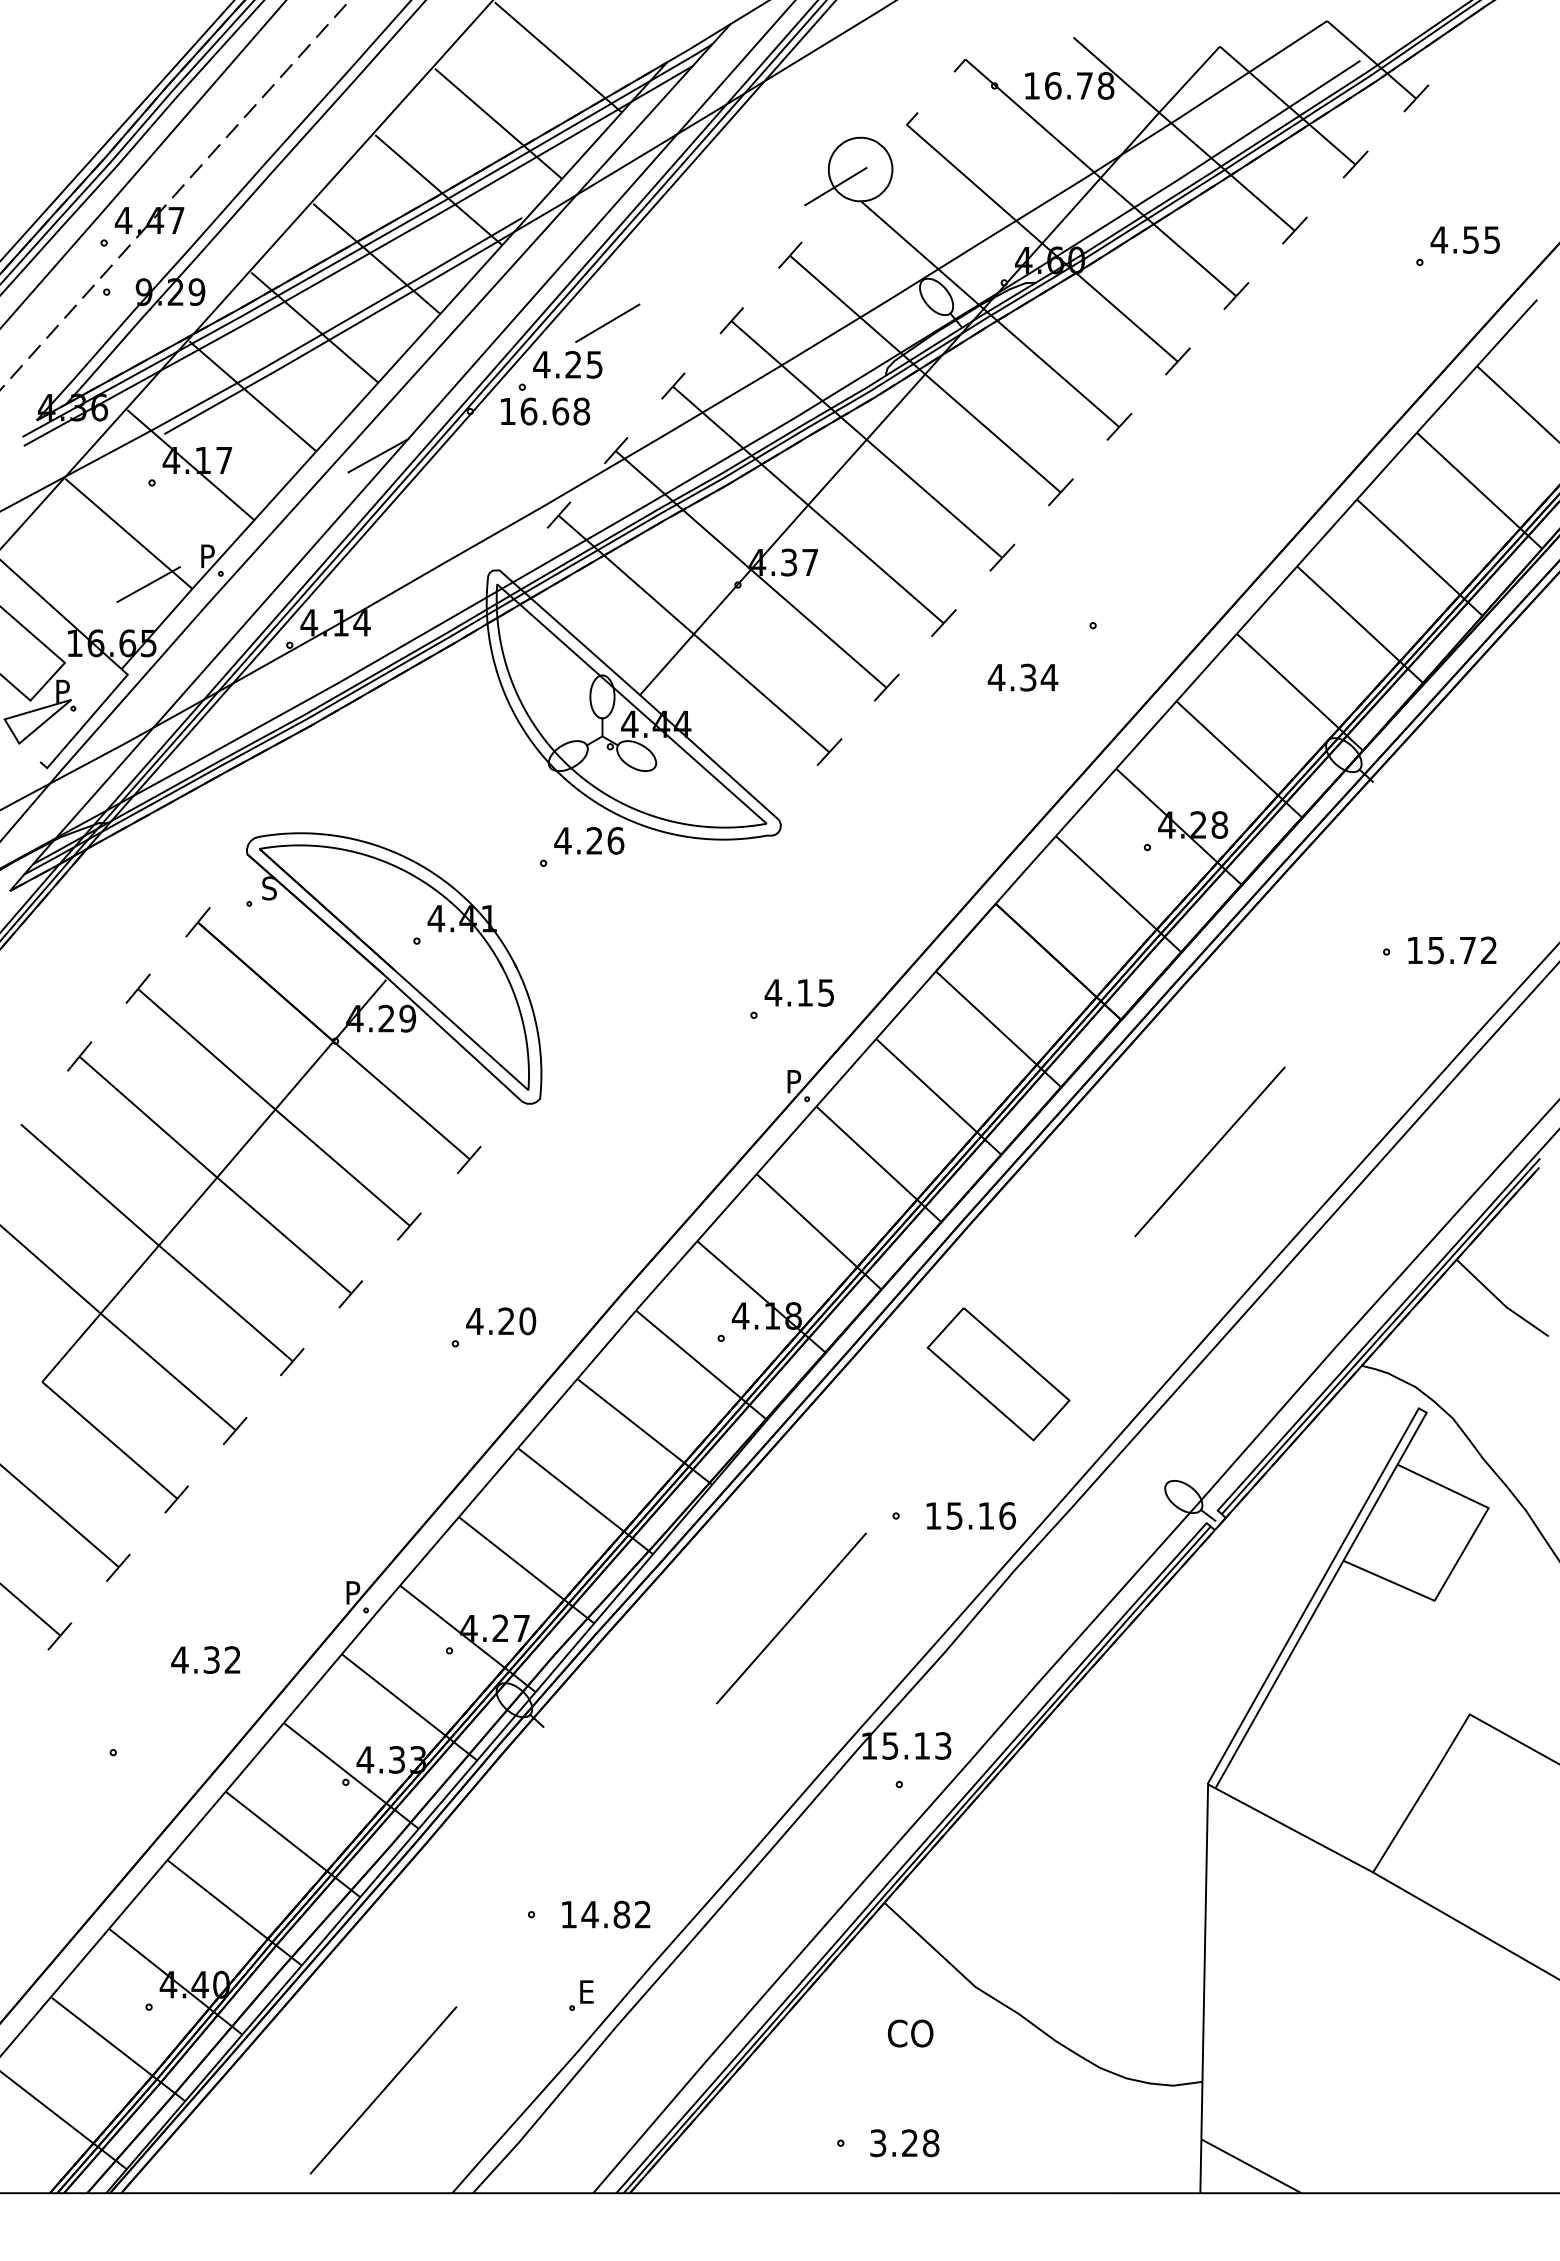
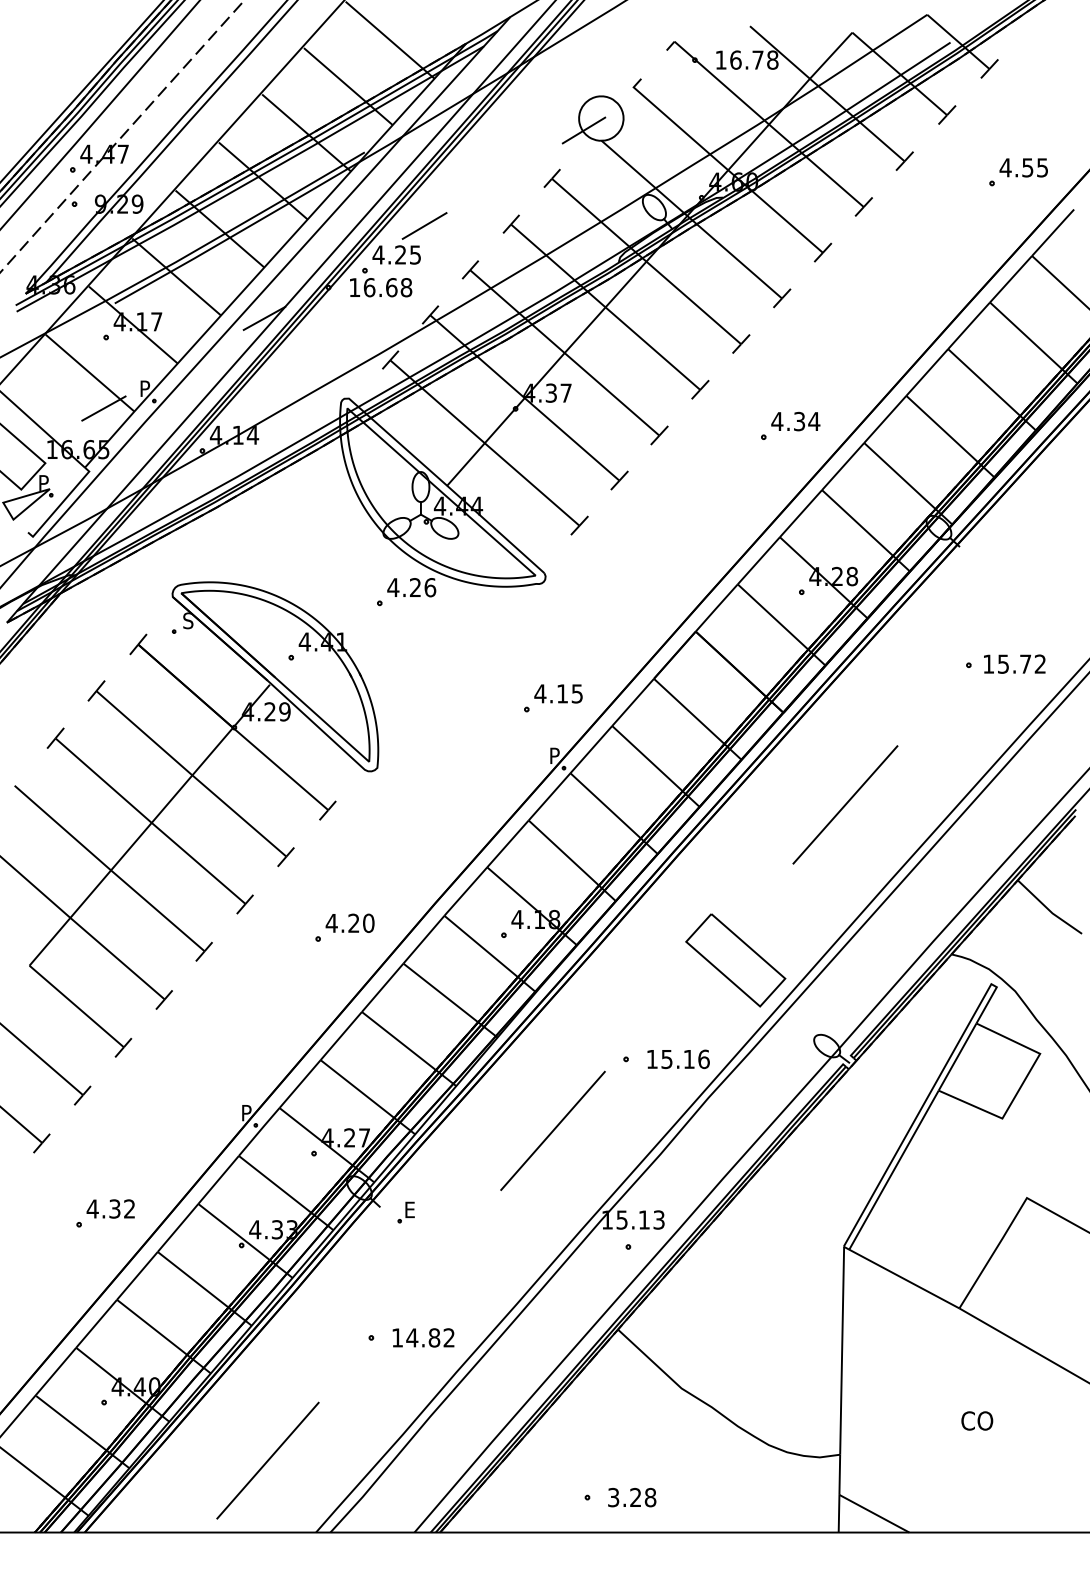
text: (1022, 677) -> (795, 421), moved
part: (998, 1374) -> (735, 960), moved
text: (205, 1659) -> (110, 1208), moved
part: (580, 1995) -> (405, 1212), moved
text: (910, 2032) -> (977, 1420), moved

